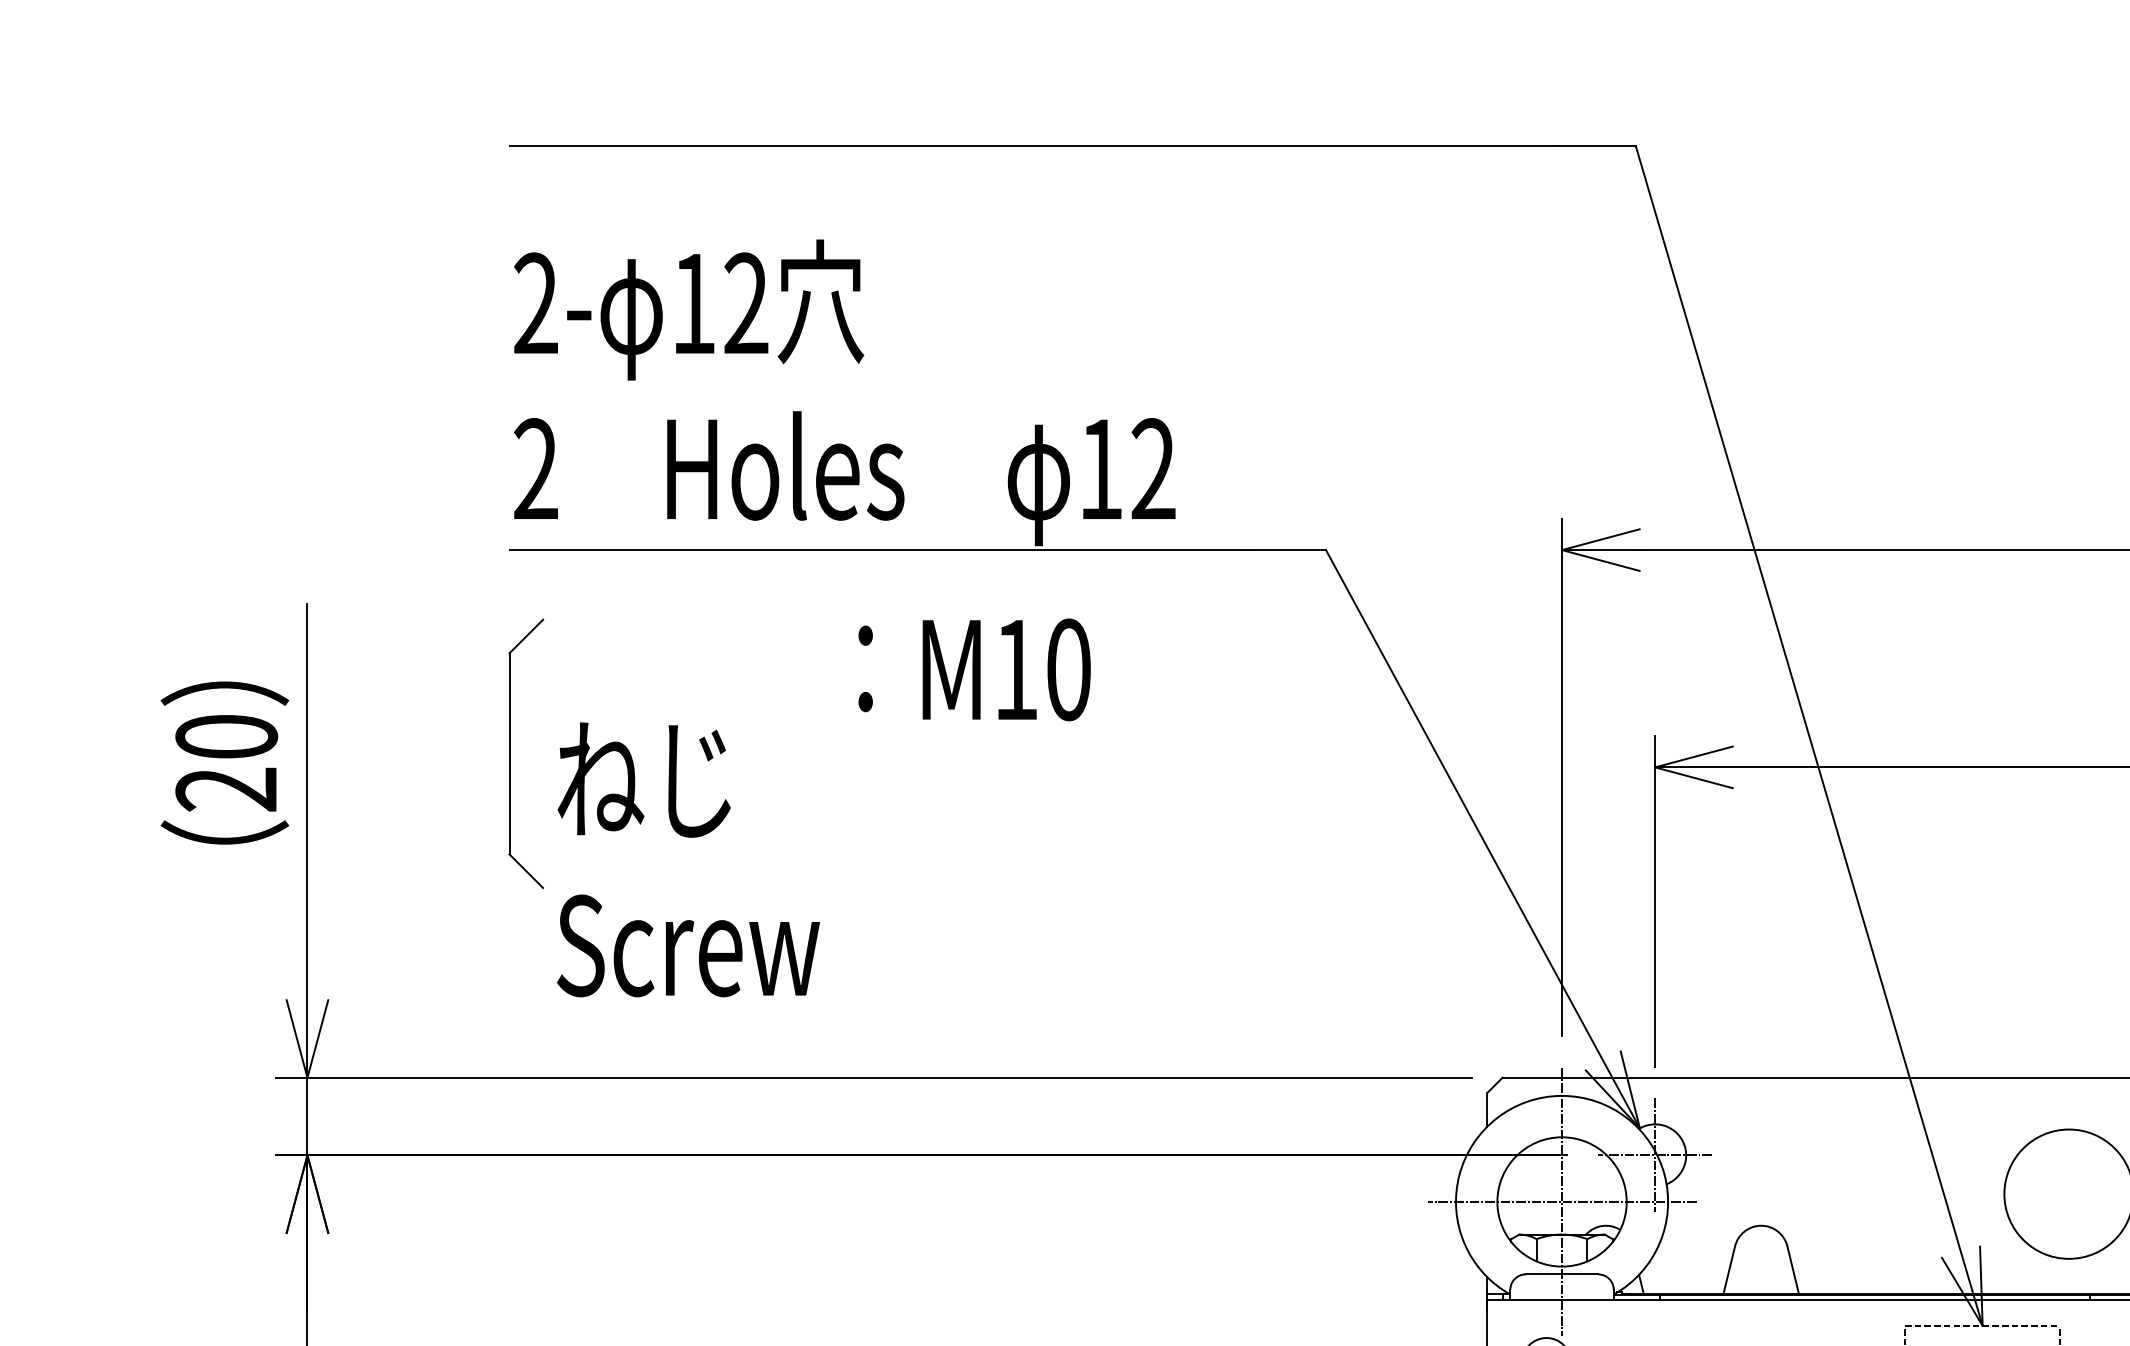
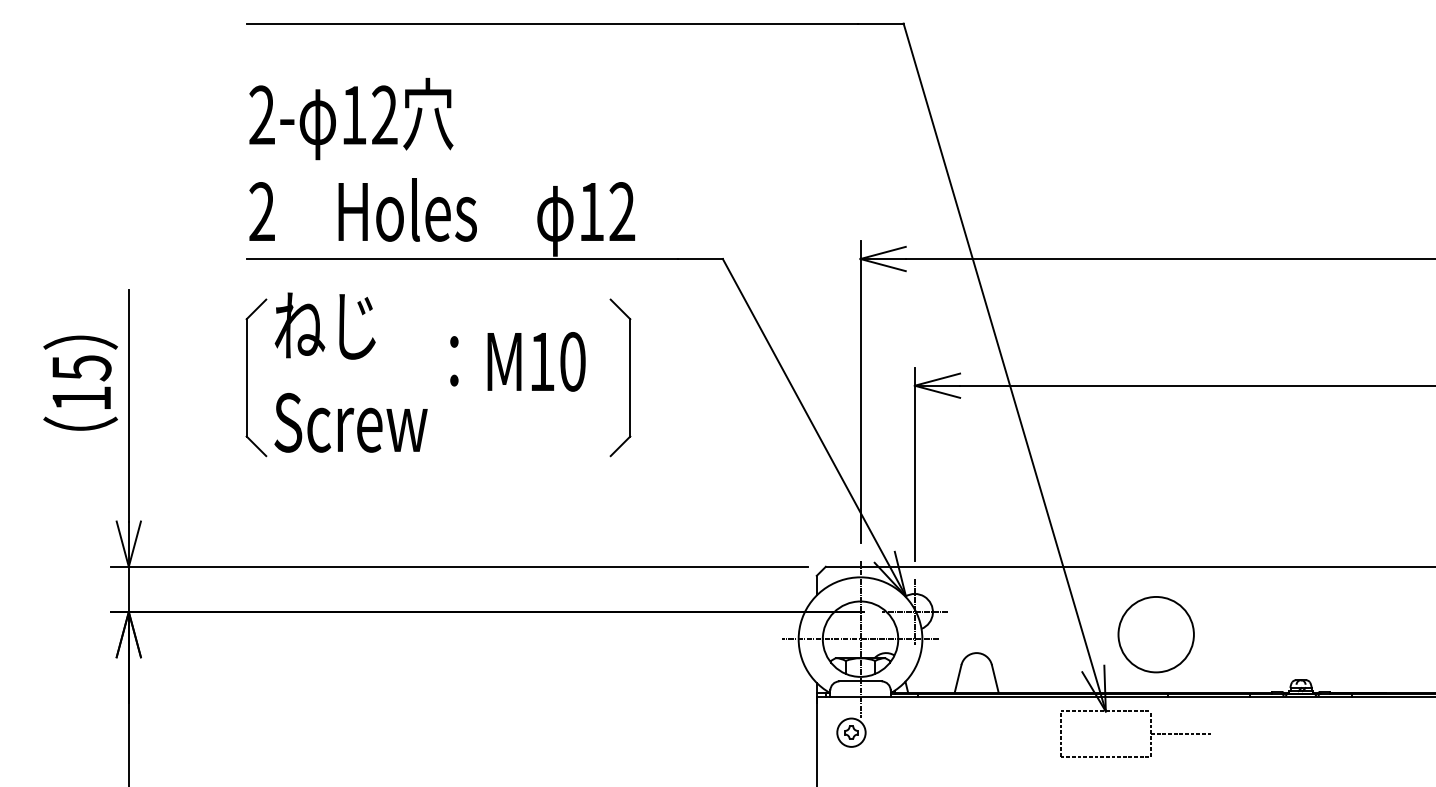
text: (973, 669) -> (517, 361), moved
part: (1165, 753) -> (629, 377), added
text: (226, 763) -> (81, 383), 20 -> 15
text: (687, 859) -> (350, 372), moved

